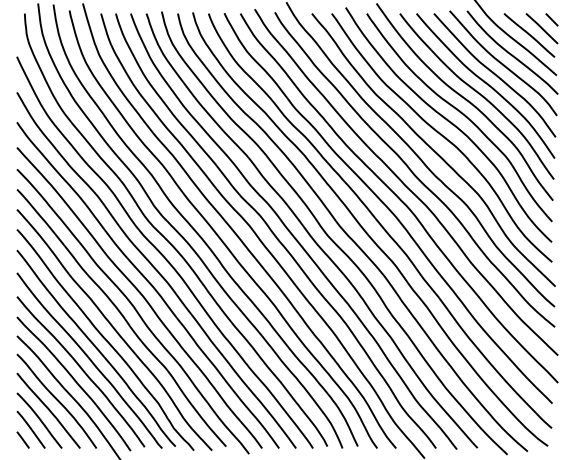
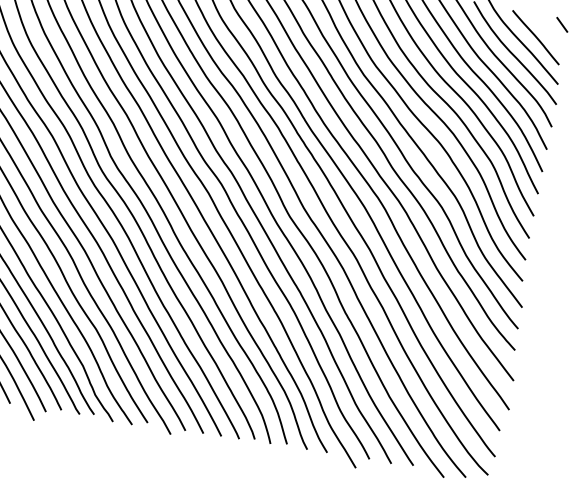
line: (541, 28) -> (549, 32), removed

